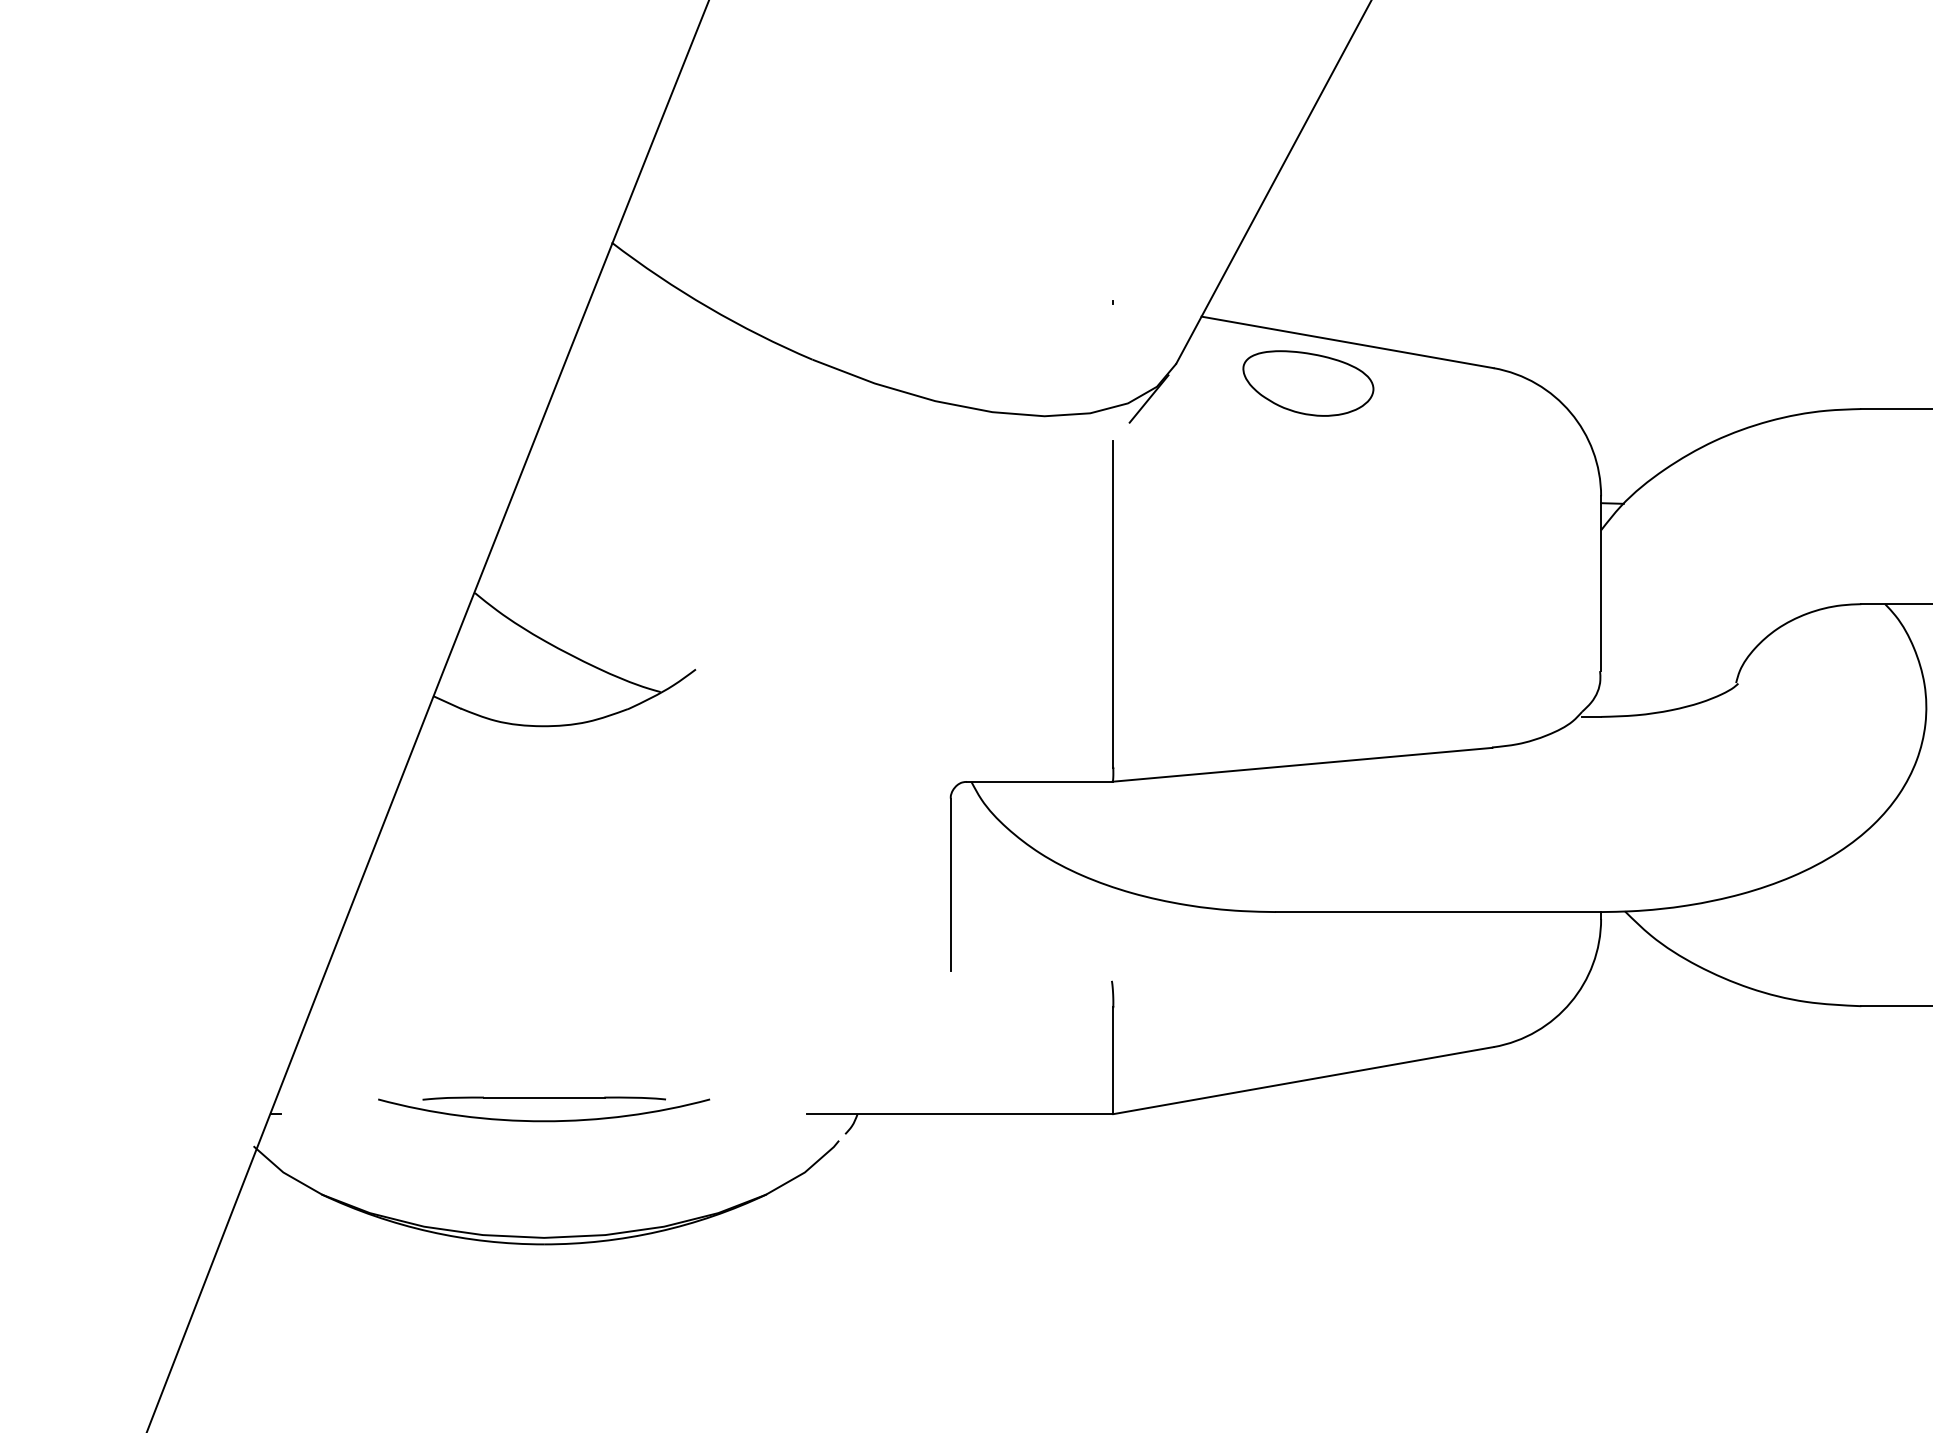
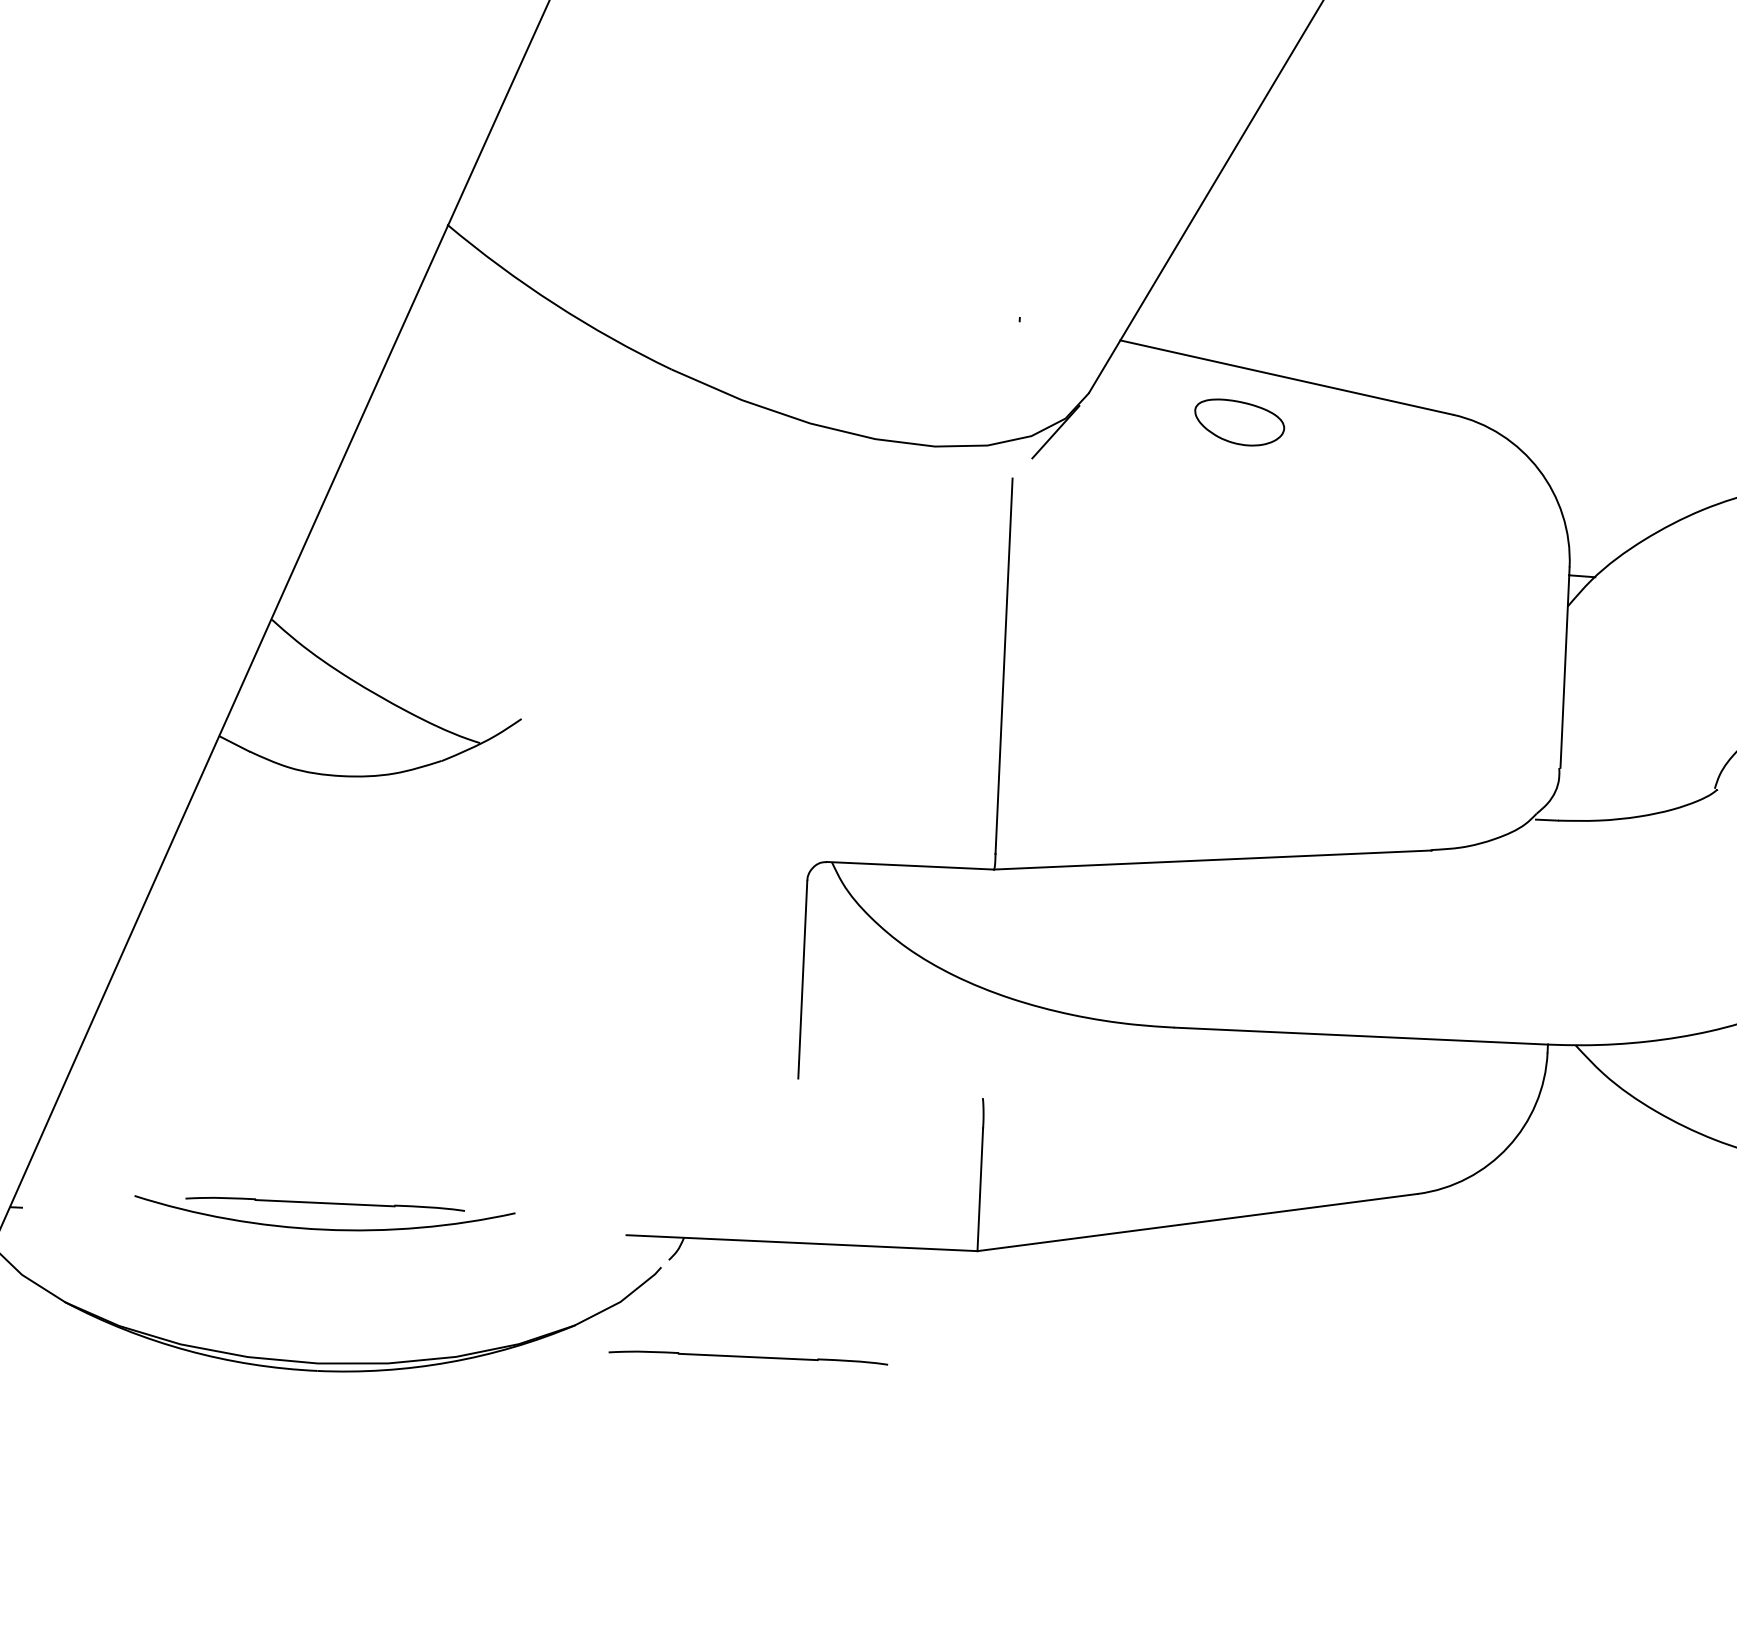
part: (1308, 383) -> (1239, 422), size x0.6
part: (917, 1215) -> (747, 1357), added

